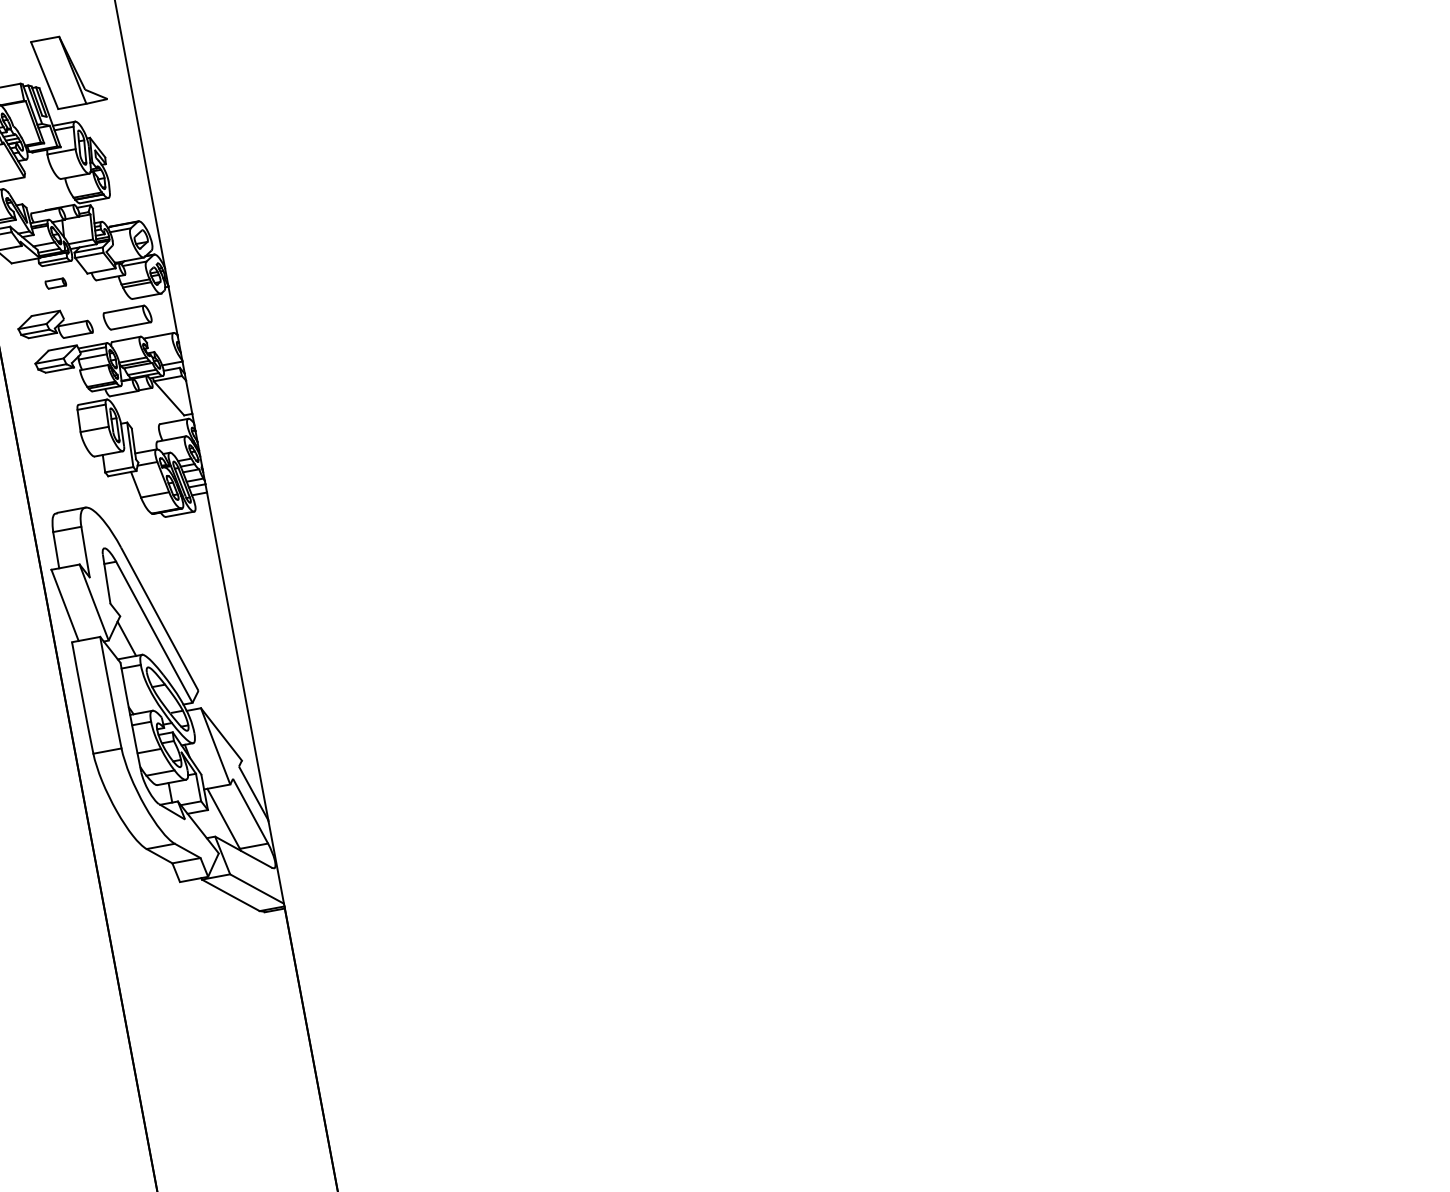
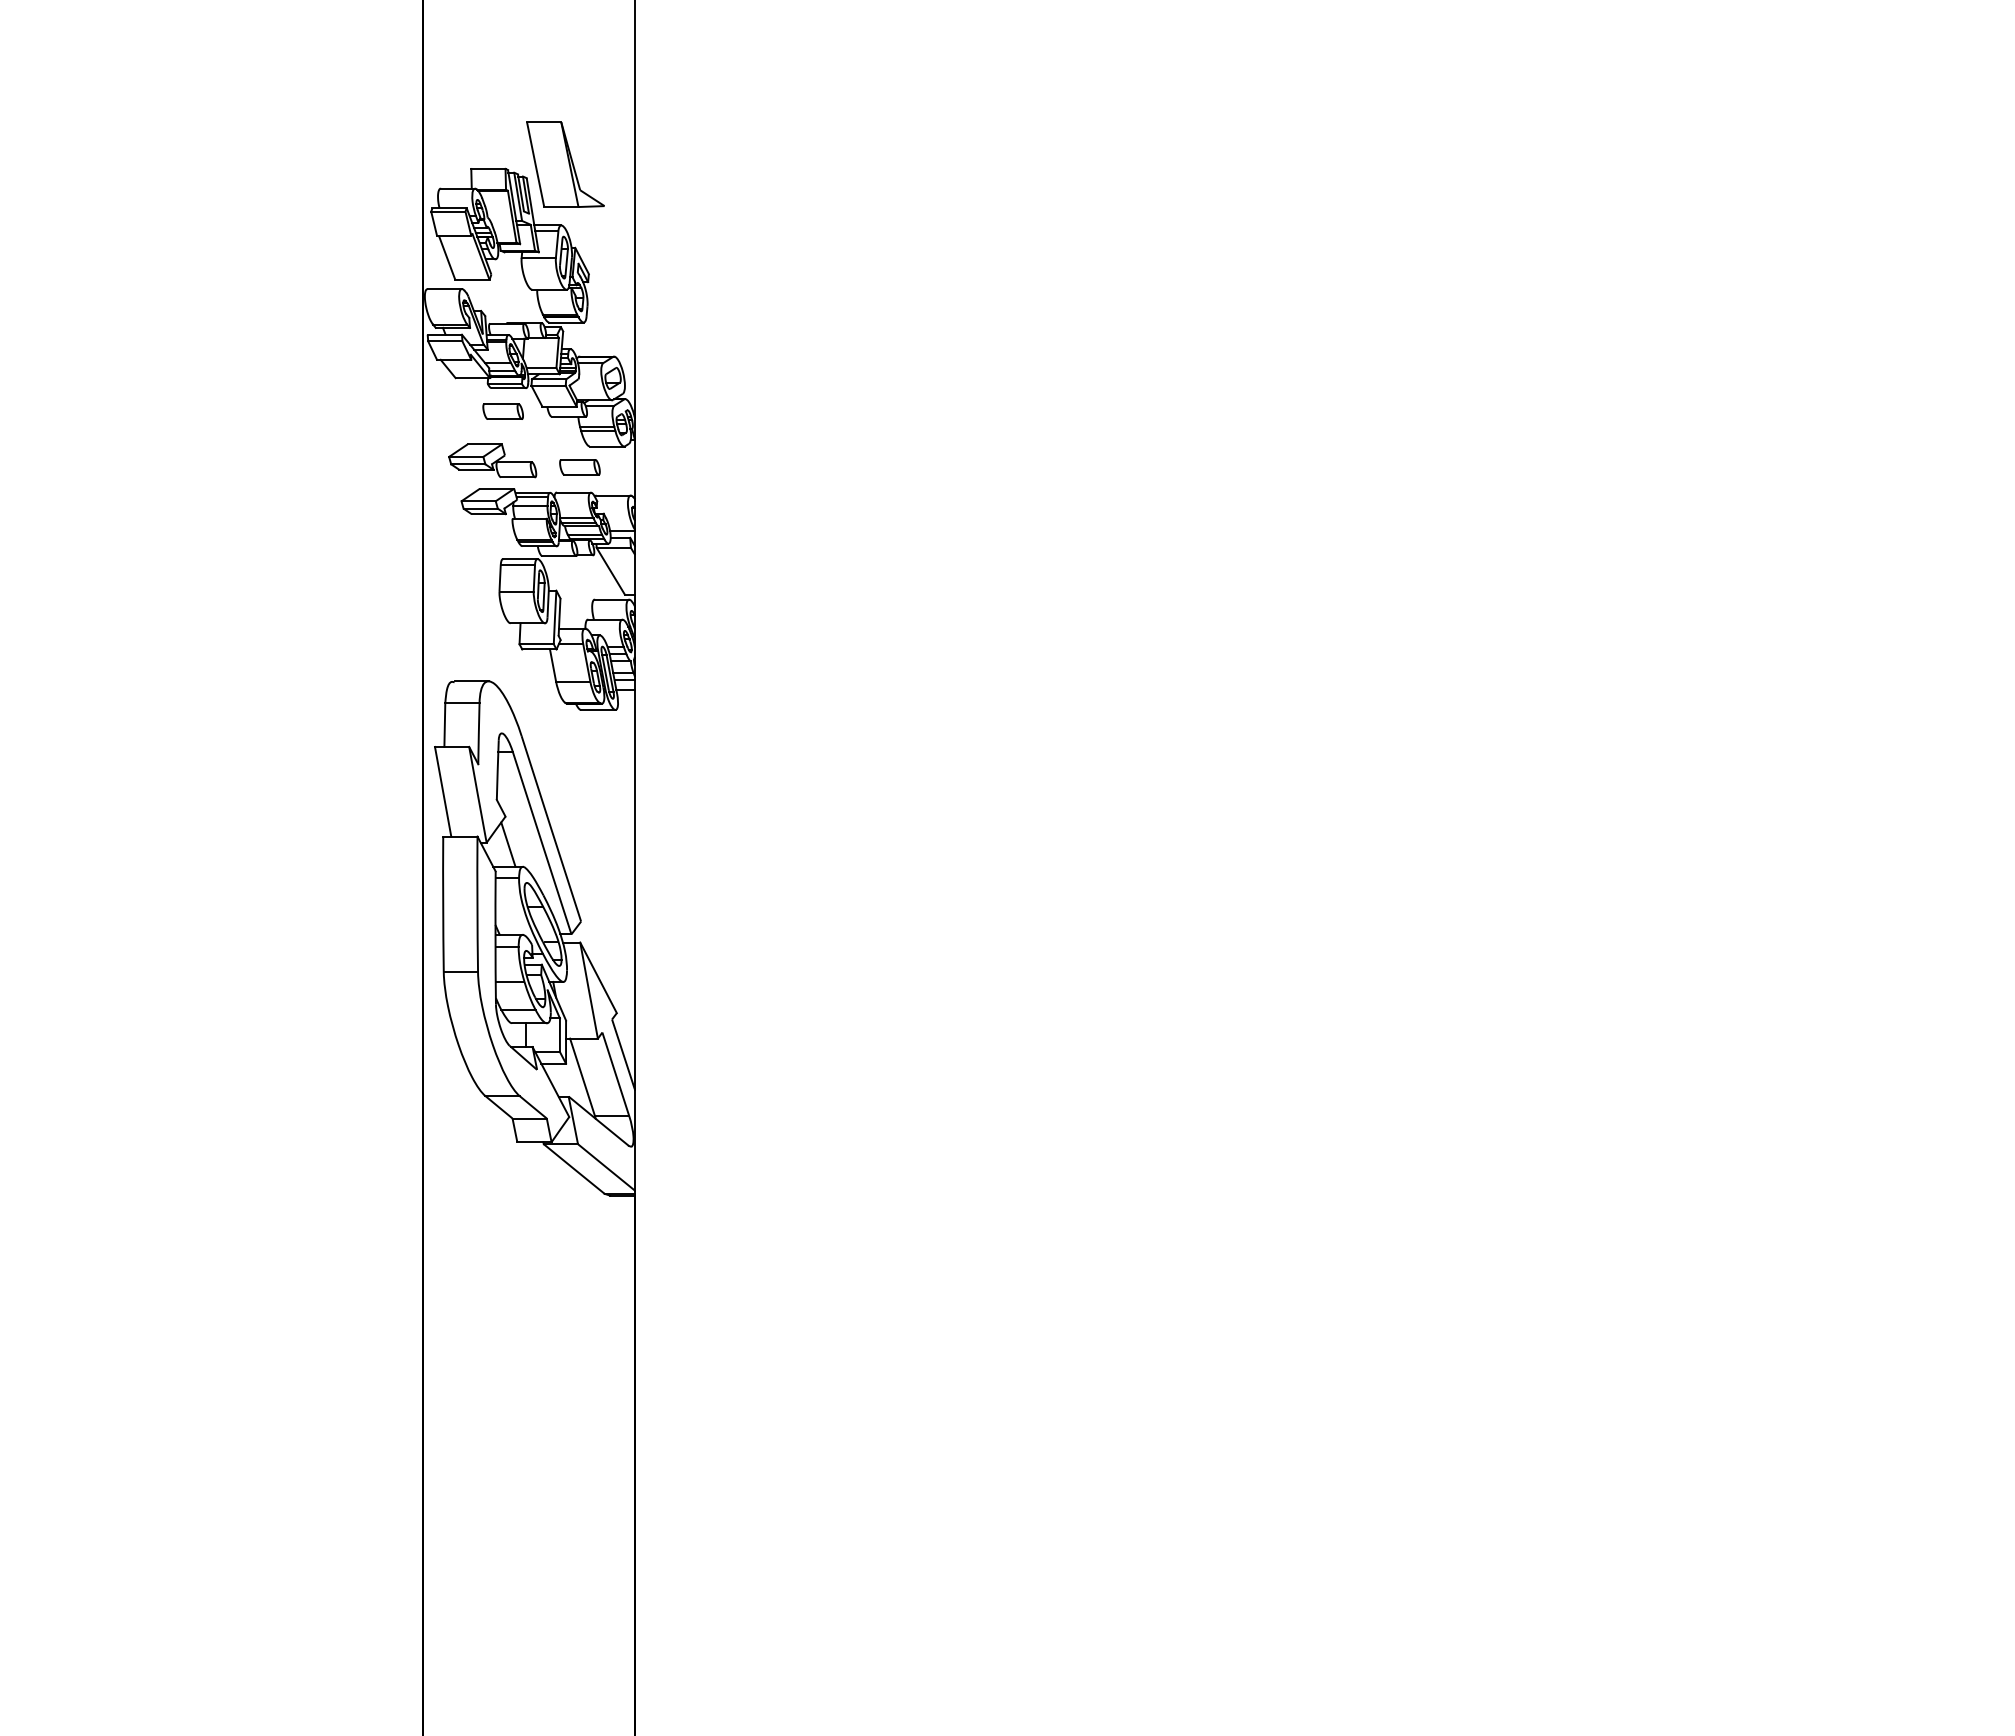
part: (55, 283) -> (502, 411), size x1.67
part: (127, 317) -> (579, 467), size x0.71

